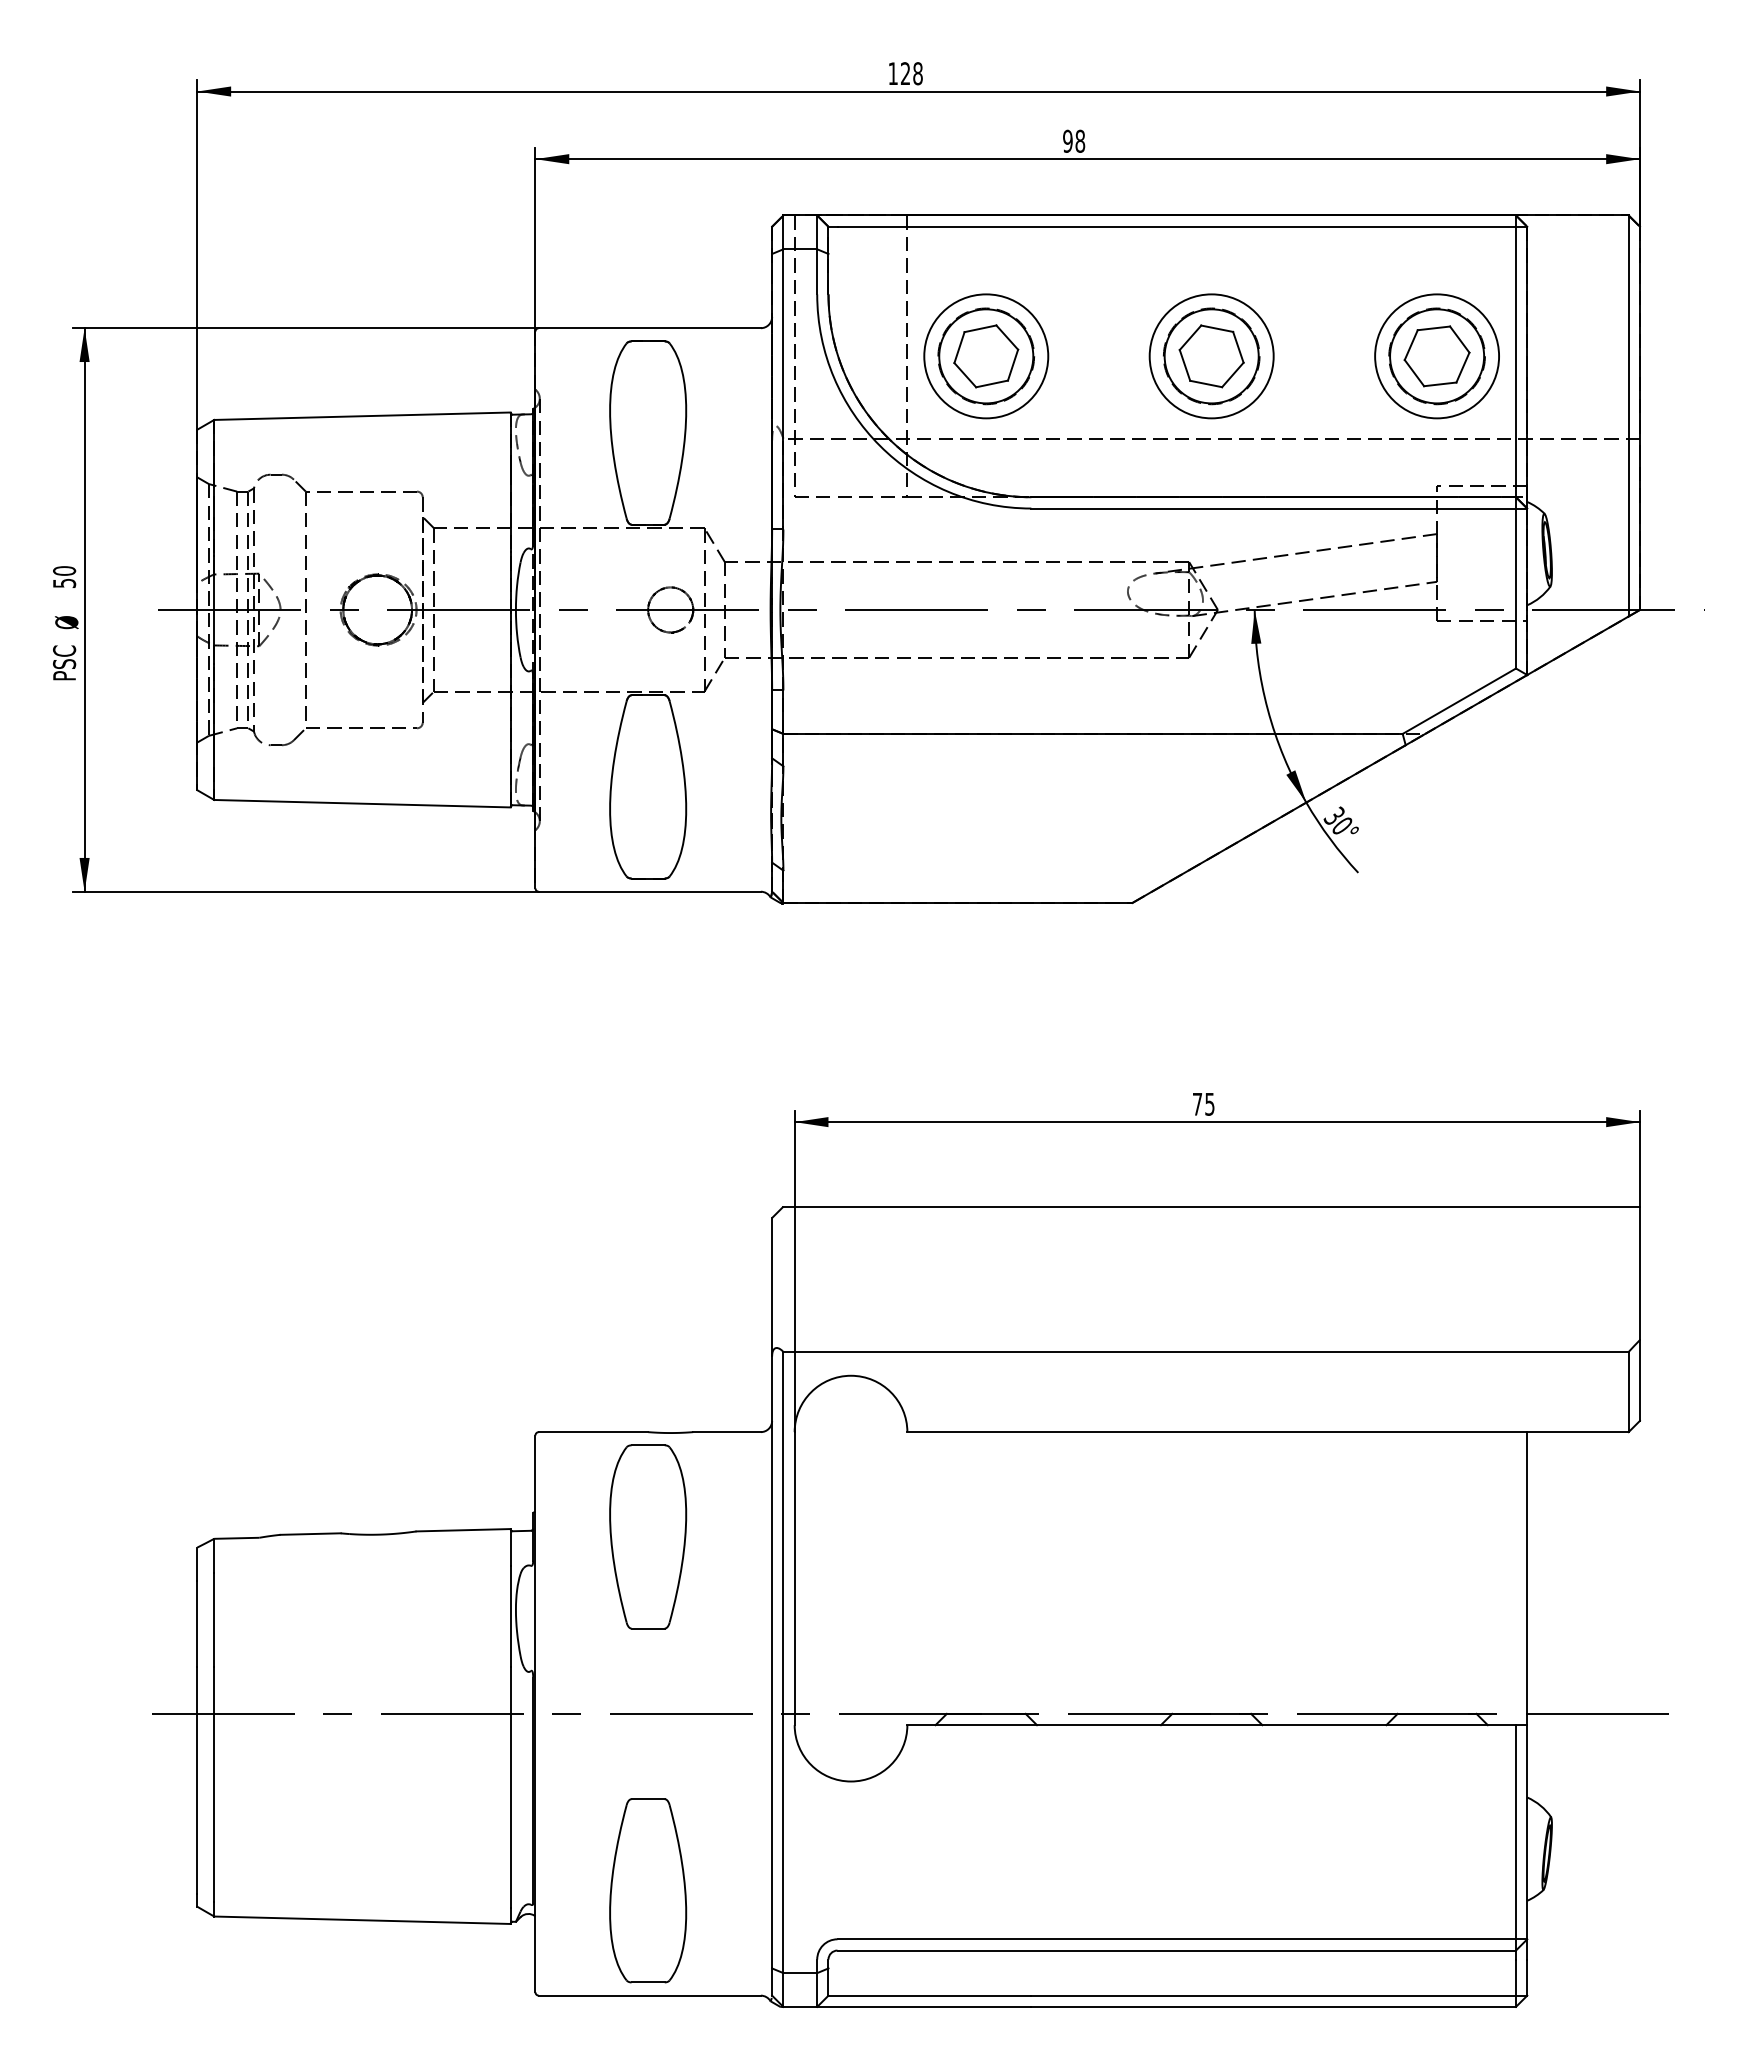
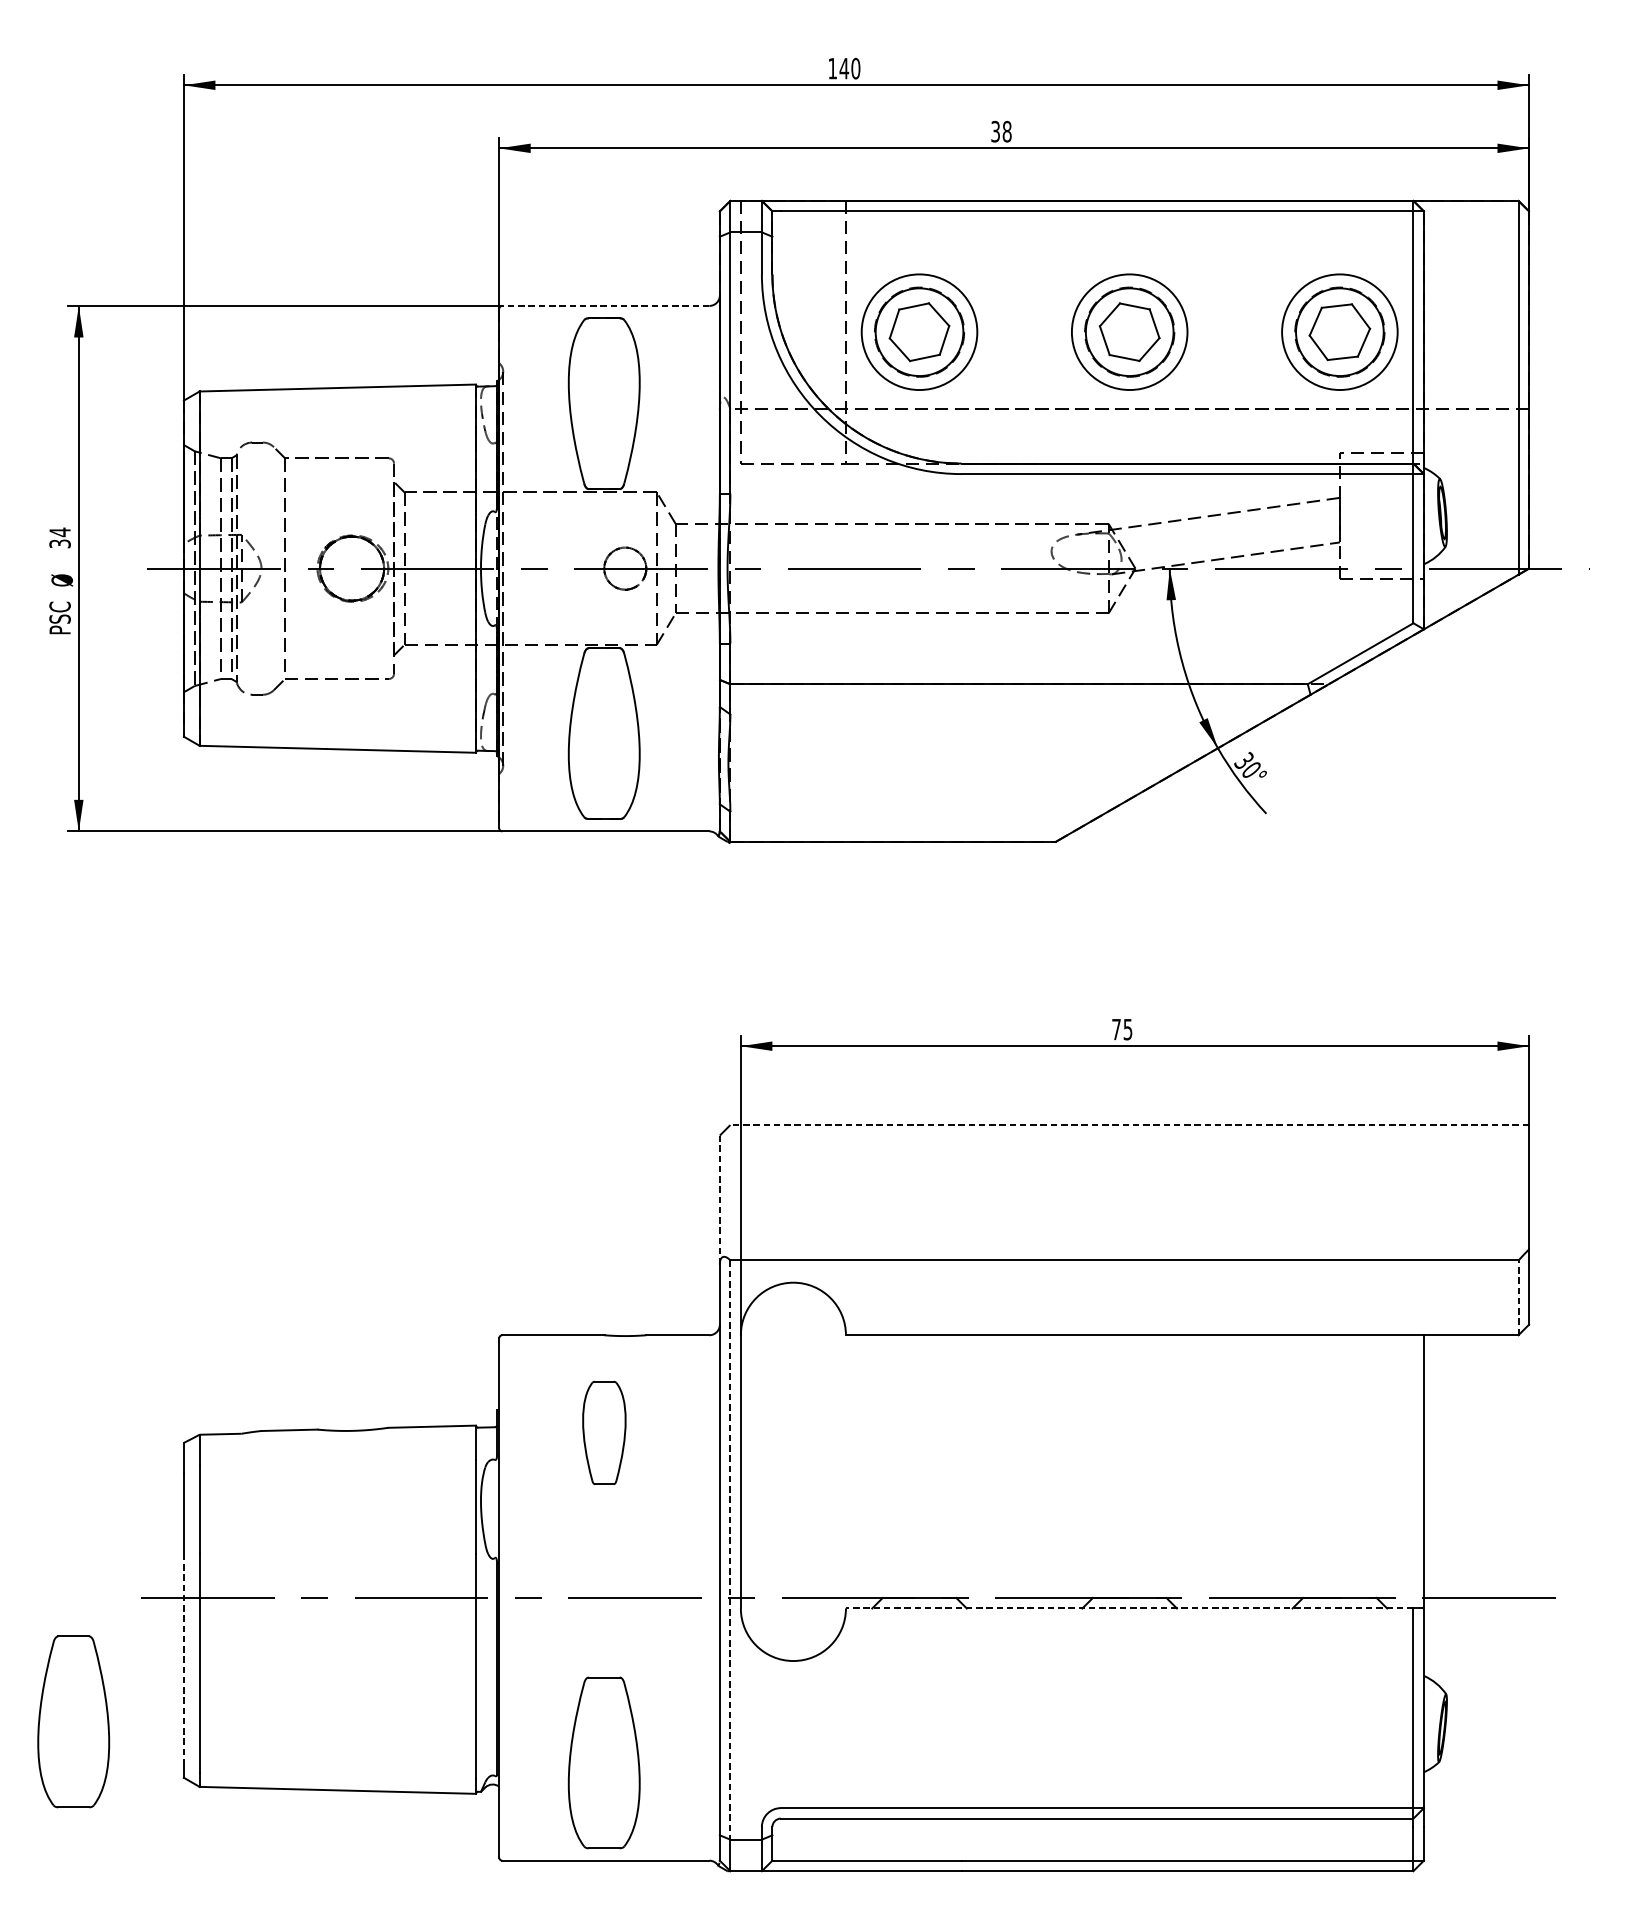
text: (911, 73) -> (849, 68), 128 -> 140
text: (1067, 140) -> (995, 130), 98 -> 38
line: (649, 328) -> (605, 306), solid -> dashed
text: (64, 576) -> (60, 537), 50 -> 34
line: (1211, 1206) -> (1129, 1124), solid -> dashed
line: (772, 1286) -> (720, 1199), solid -> dashed
line: (1628, 1391) -> (1518, 1297), solid -> dashed
part: (648, 1536) -> (604, 1432), size x0.6
line: (783, 1662) -> (730, 1550), solid -> dashed
line: (1211, 1725) -> (1129, 1608), solid -> dashed
line: (197, 1779) -> (184, 1659), solid -> dashed
part: (79, 1846) -> (74, 1721), added

